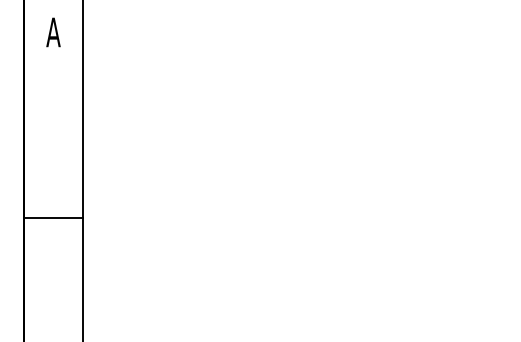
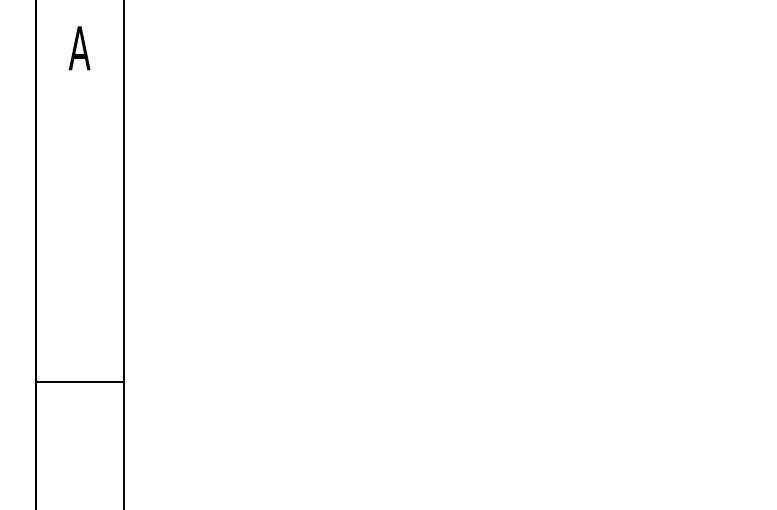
line: (53, 217) -> (79, 381), moved

